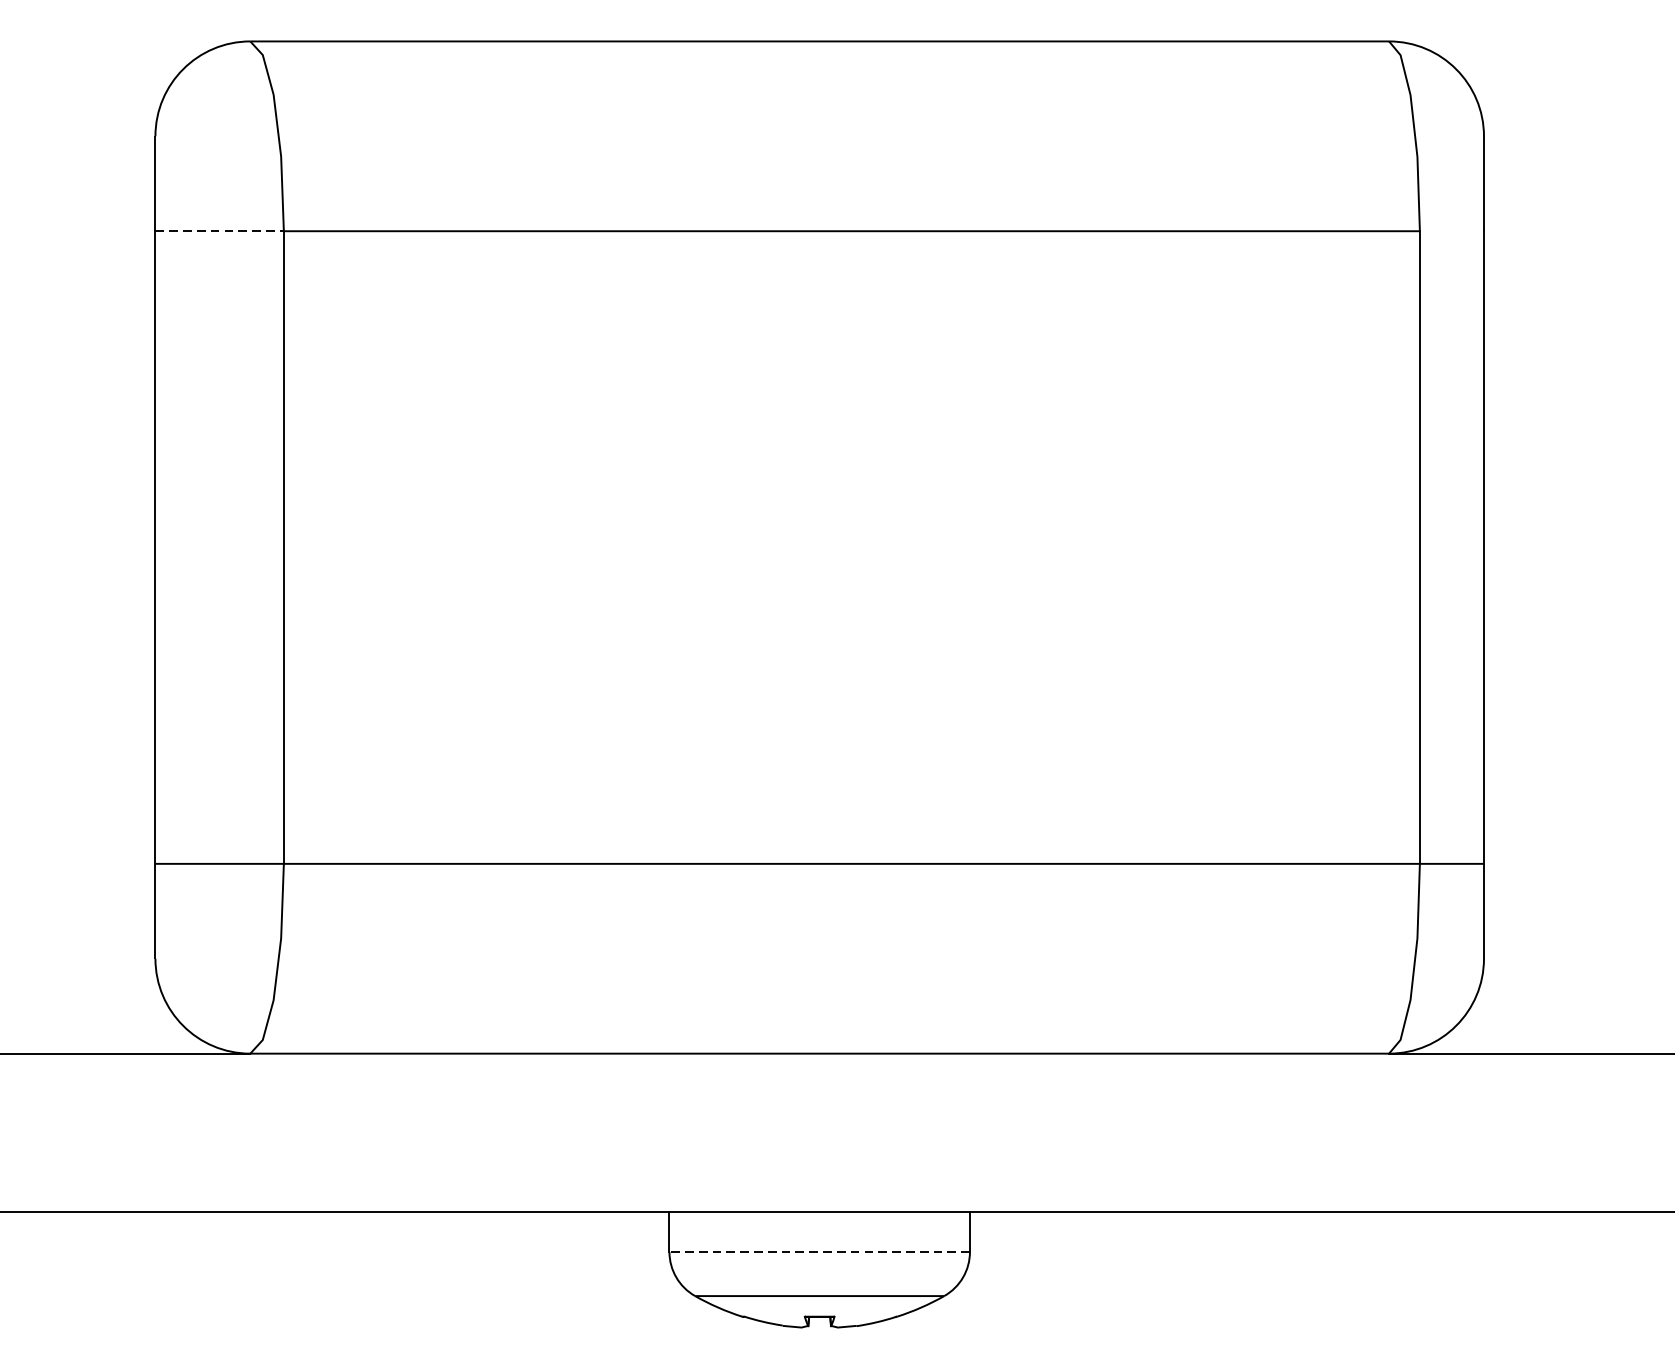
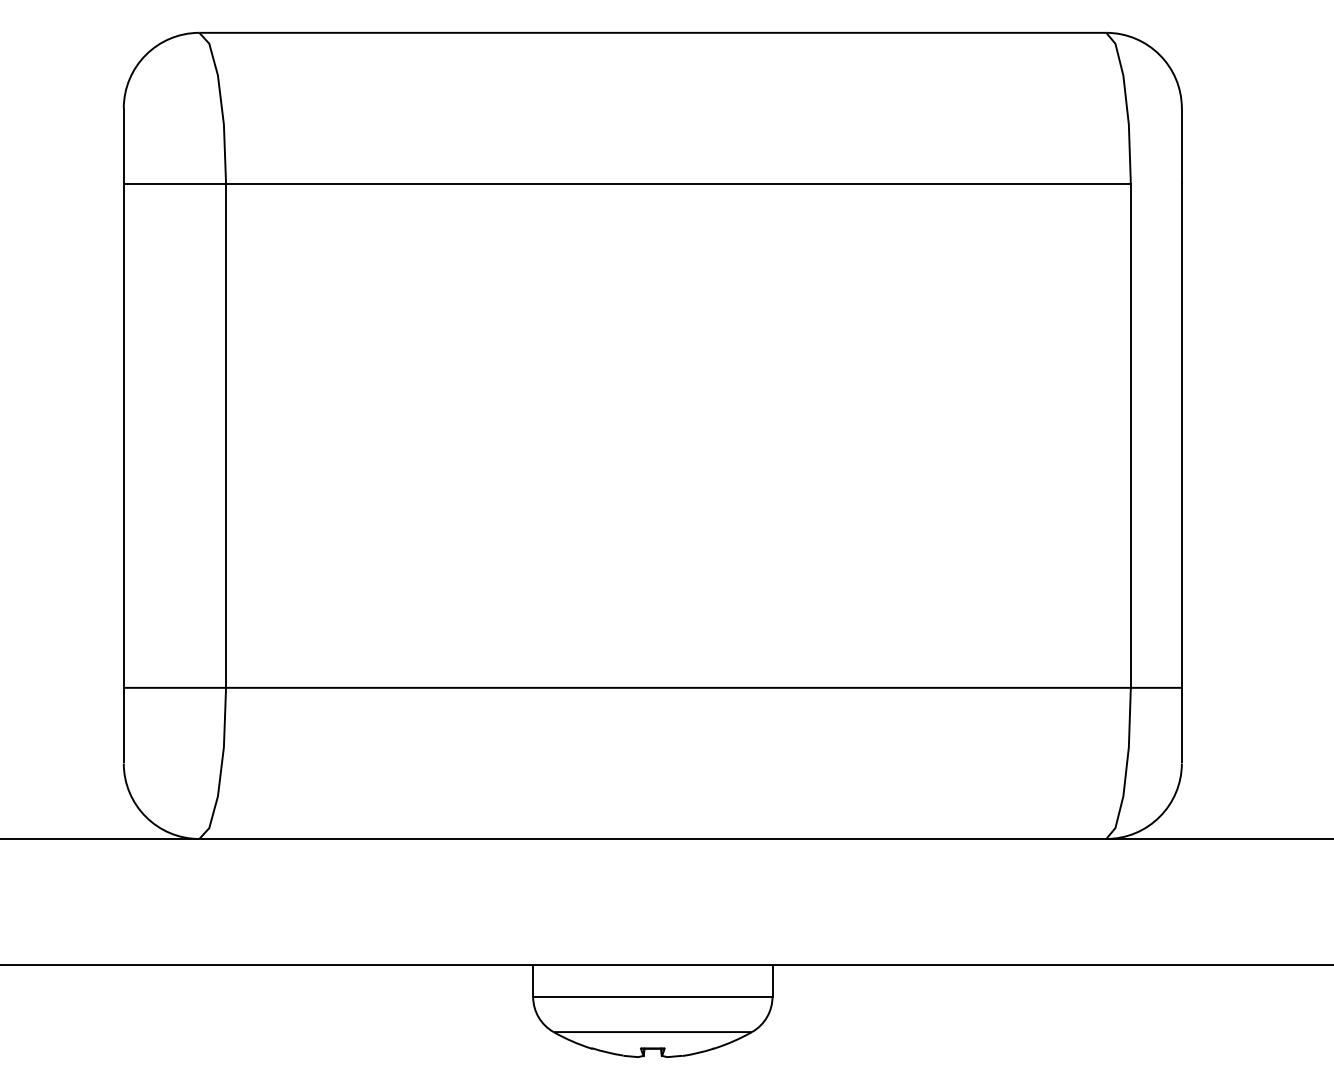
arc: (212, 231) -> (169, 184), dashed -> solid
arc: (819, 1251) -> (652, 996), dashed -> solid

